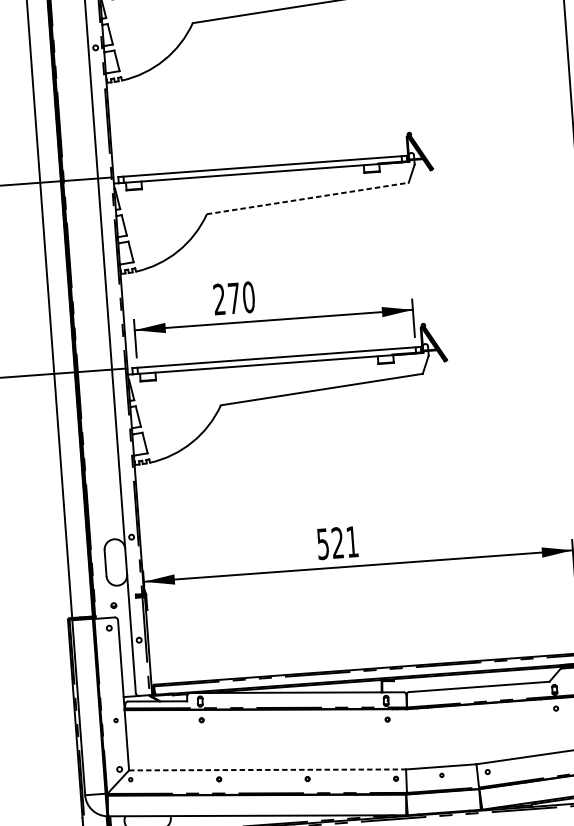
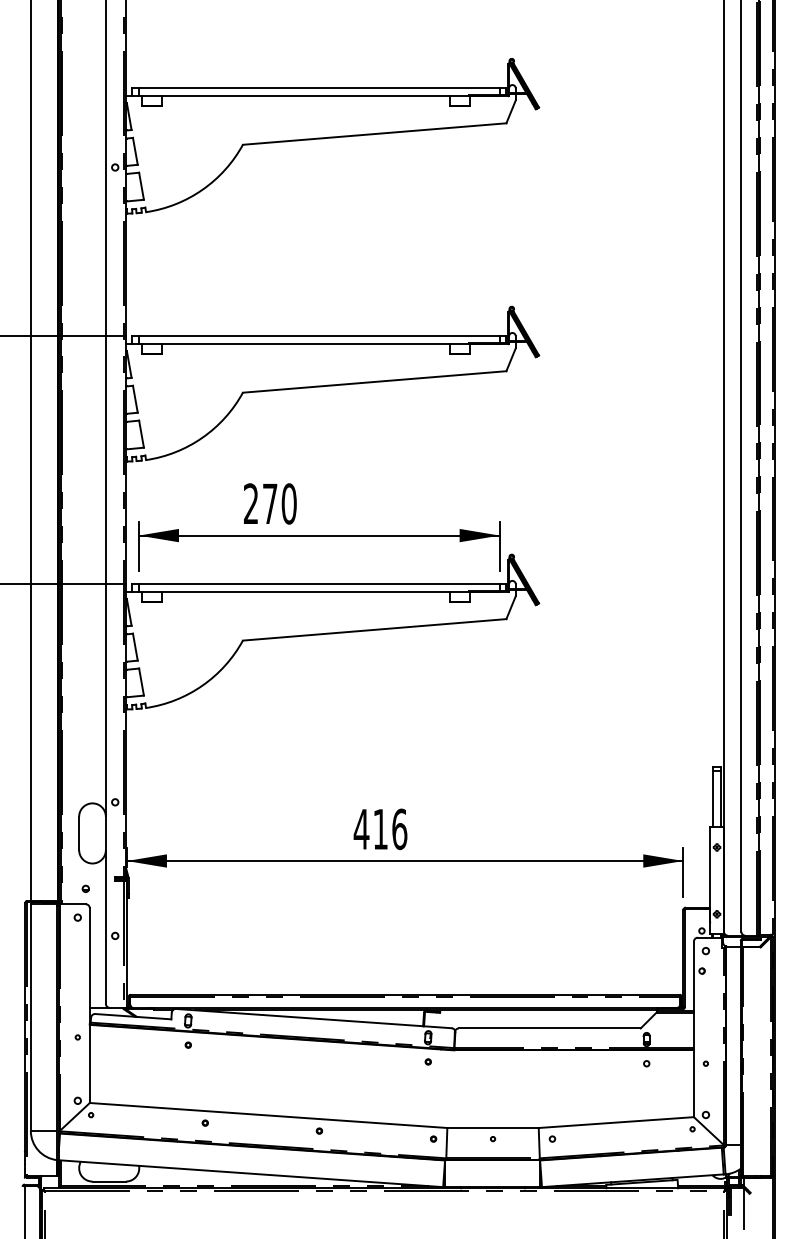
line: (308, 198) -> (375, 381), dashed -> solid
text: (337, 543) -> (380, 829), 521 -> 416
line: (268, 769) -> (269, 1115), dashed -> solid

